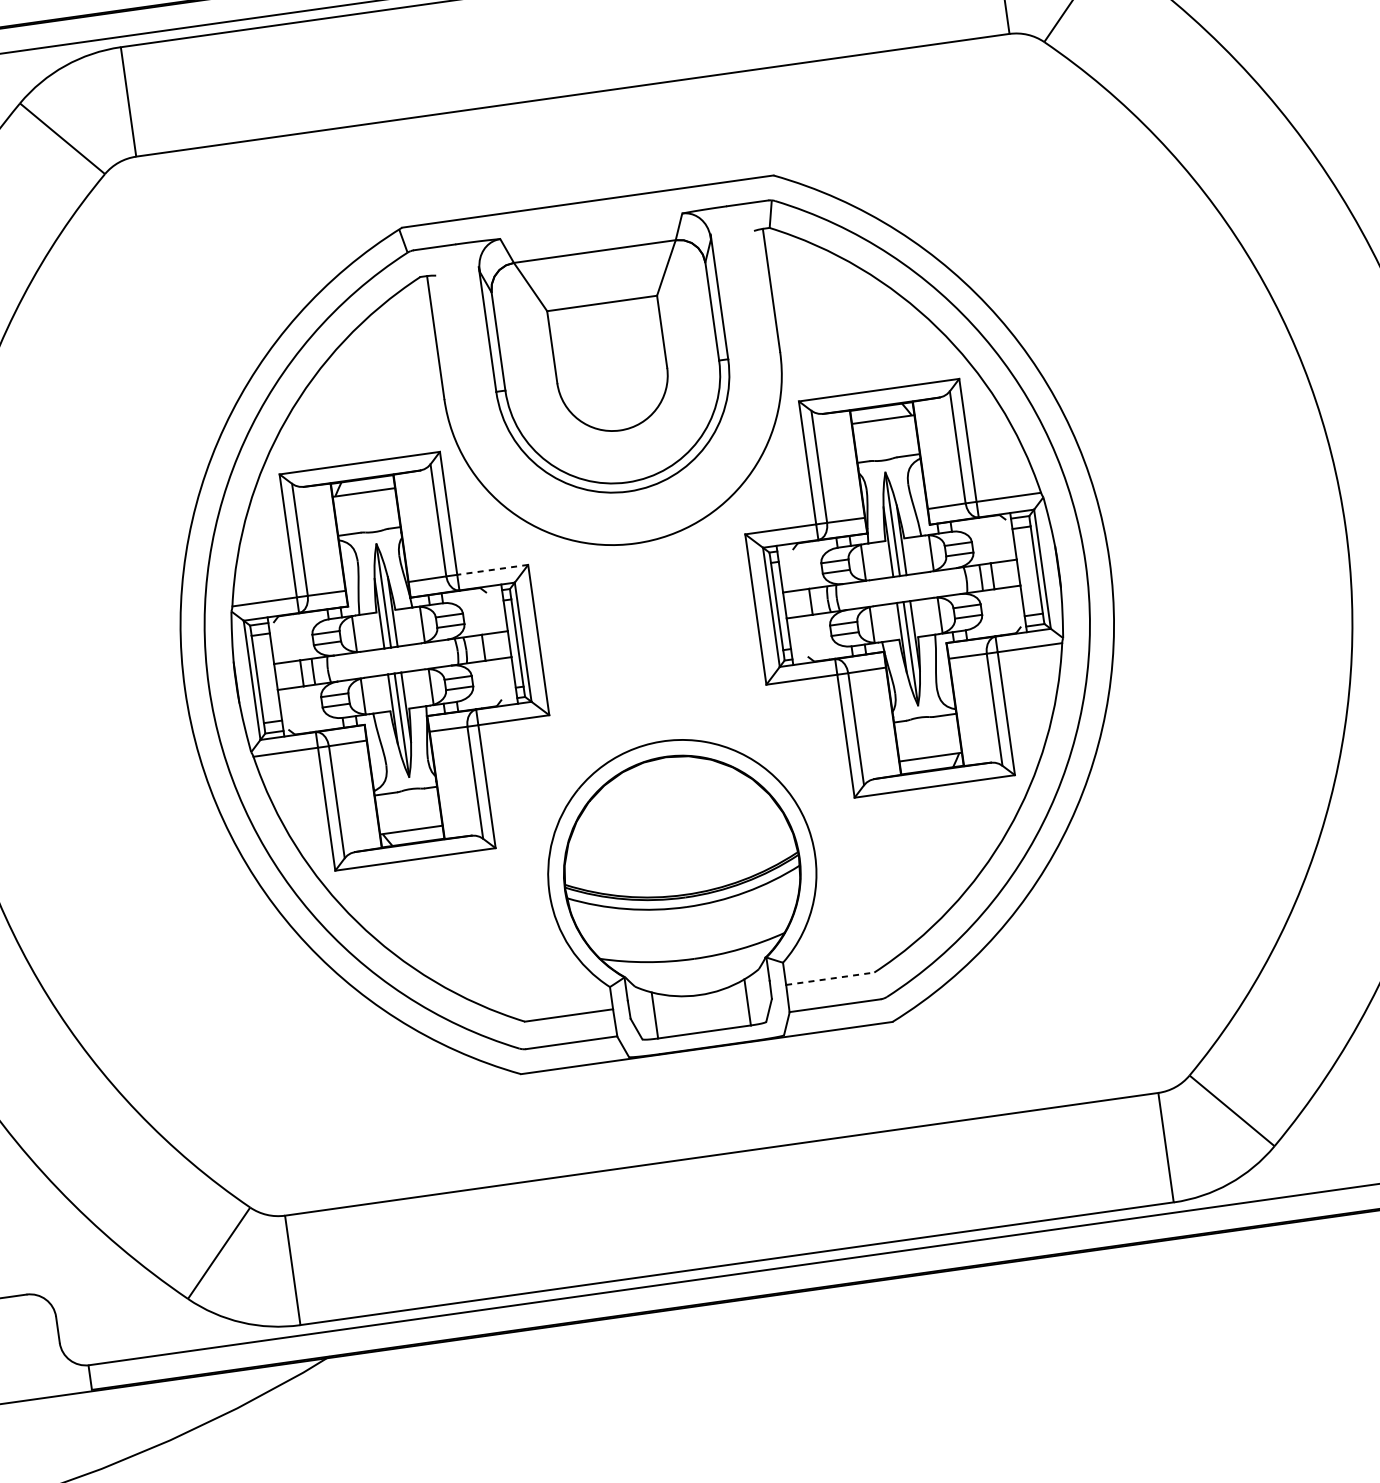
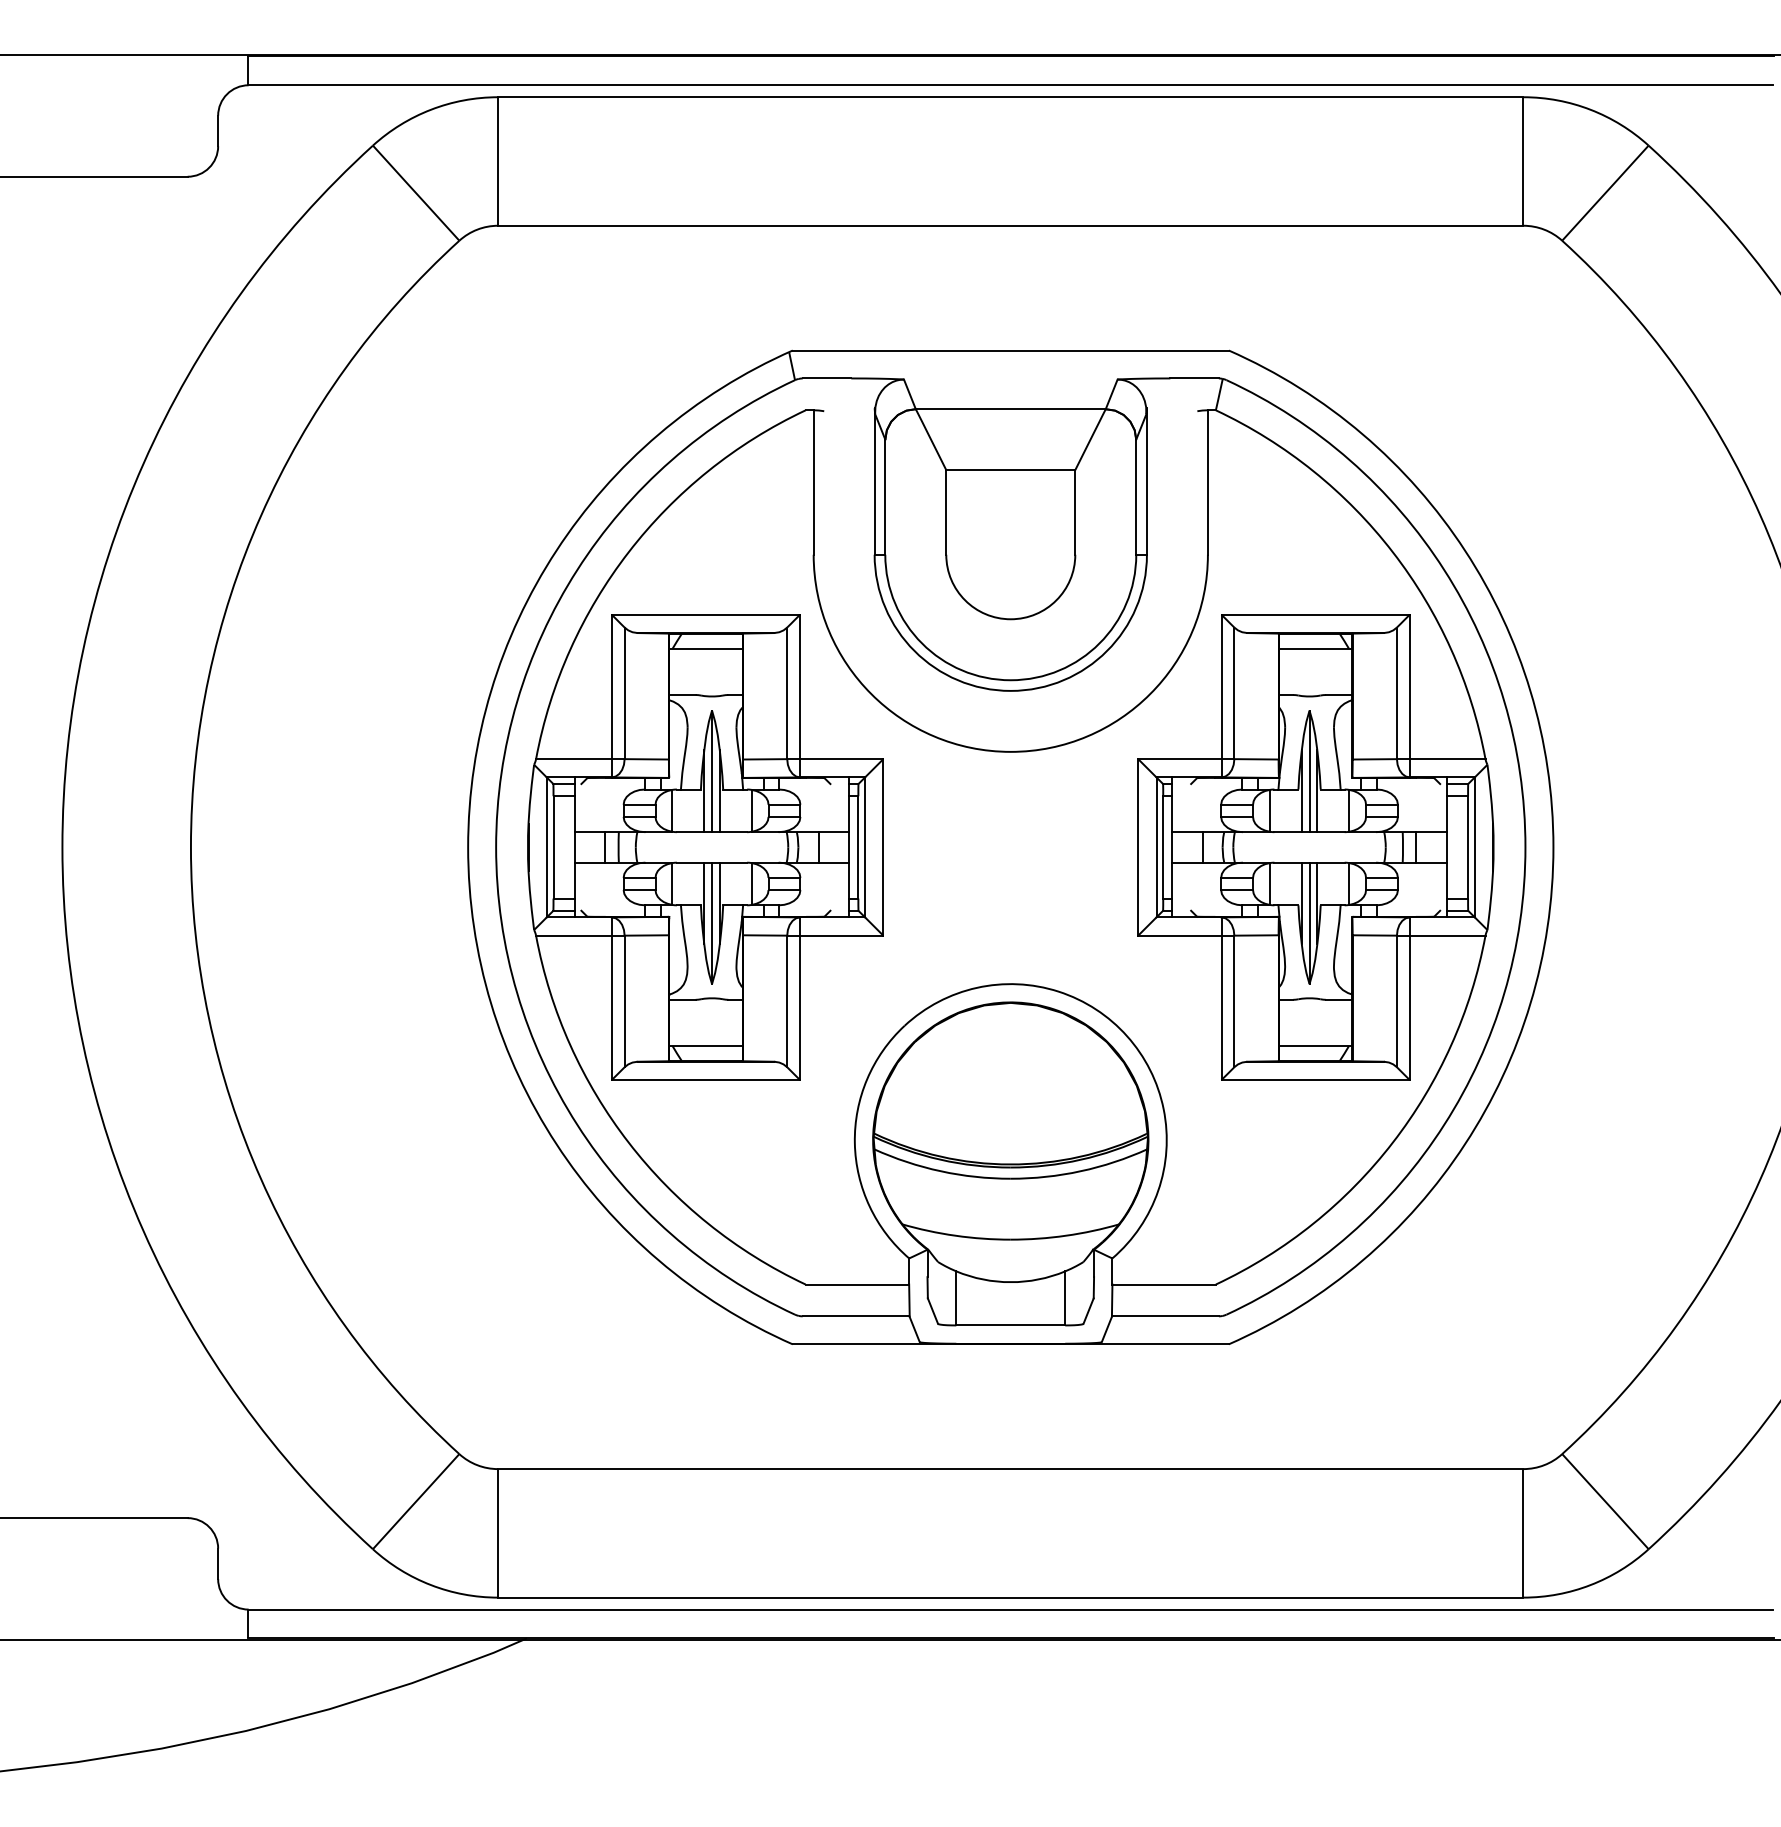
line: (492, 570) -> (841, 759), dashed -> solid
line: (830, 978) -> (1164, 1284), dashed -> solid

